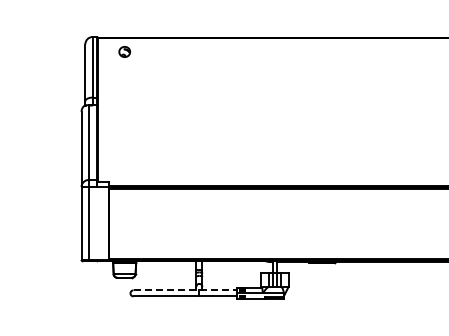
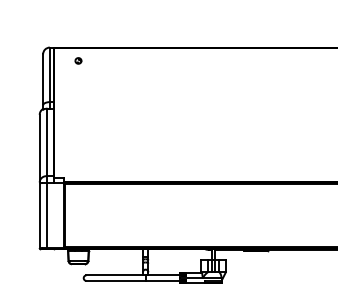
part: (124, 51) -> (78, 60), size x0.62
line: (185, 290) -> (133, 275), dashed -> solid

